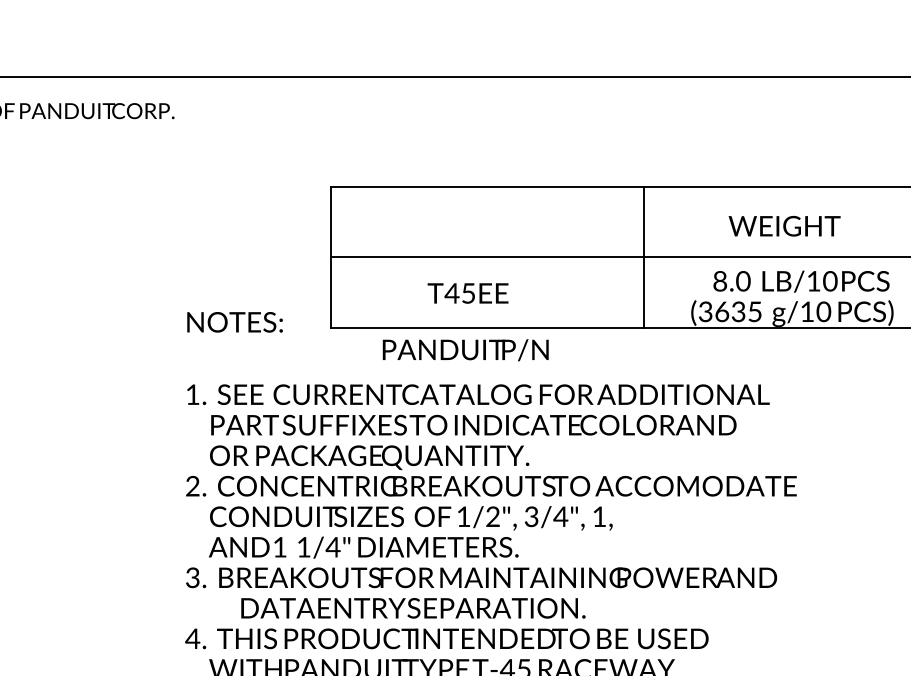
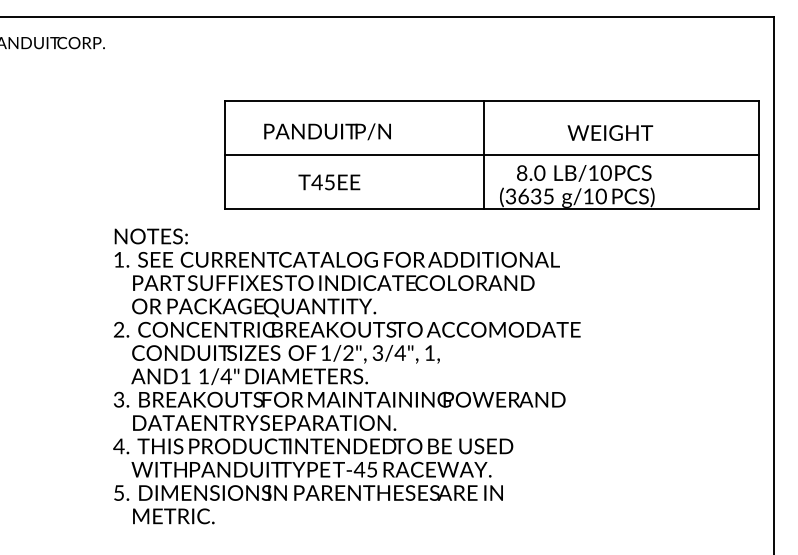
text: (784, 225) -> (610, 132), moved
line: (643, 256) -> (483, 154), moved
text: (234, 322) -> (150, 236), moved
text: (465, 349) -> (327, 131), moved
text: (413, 607) -> (264, 422), moved

